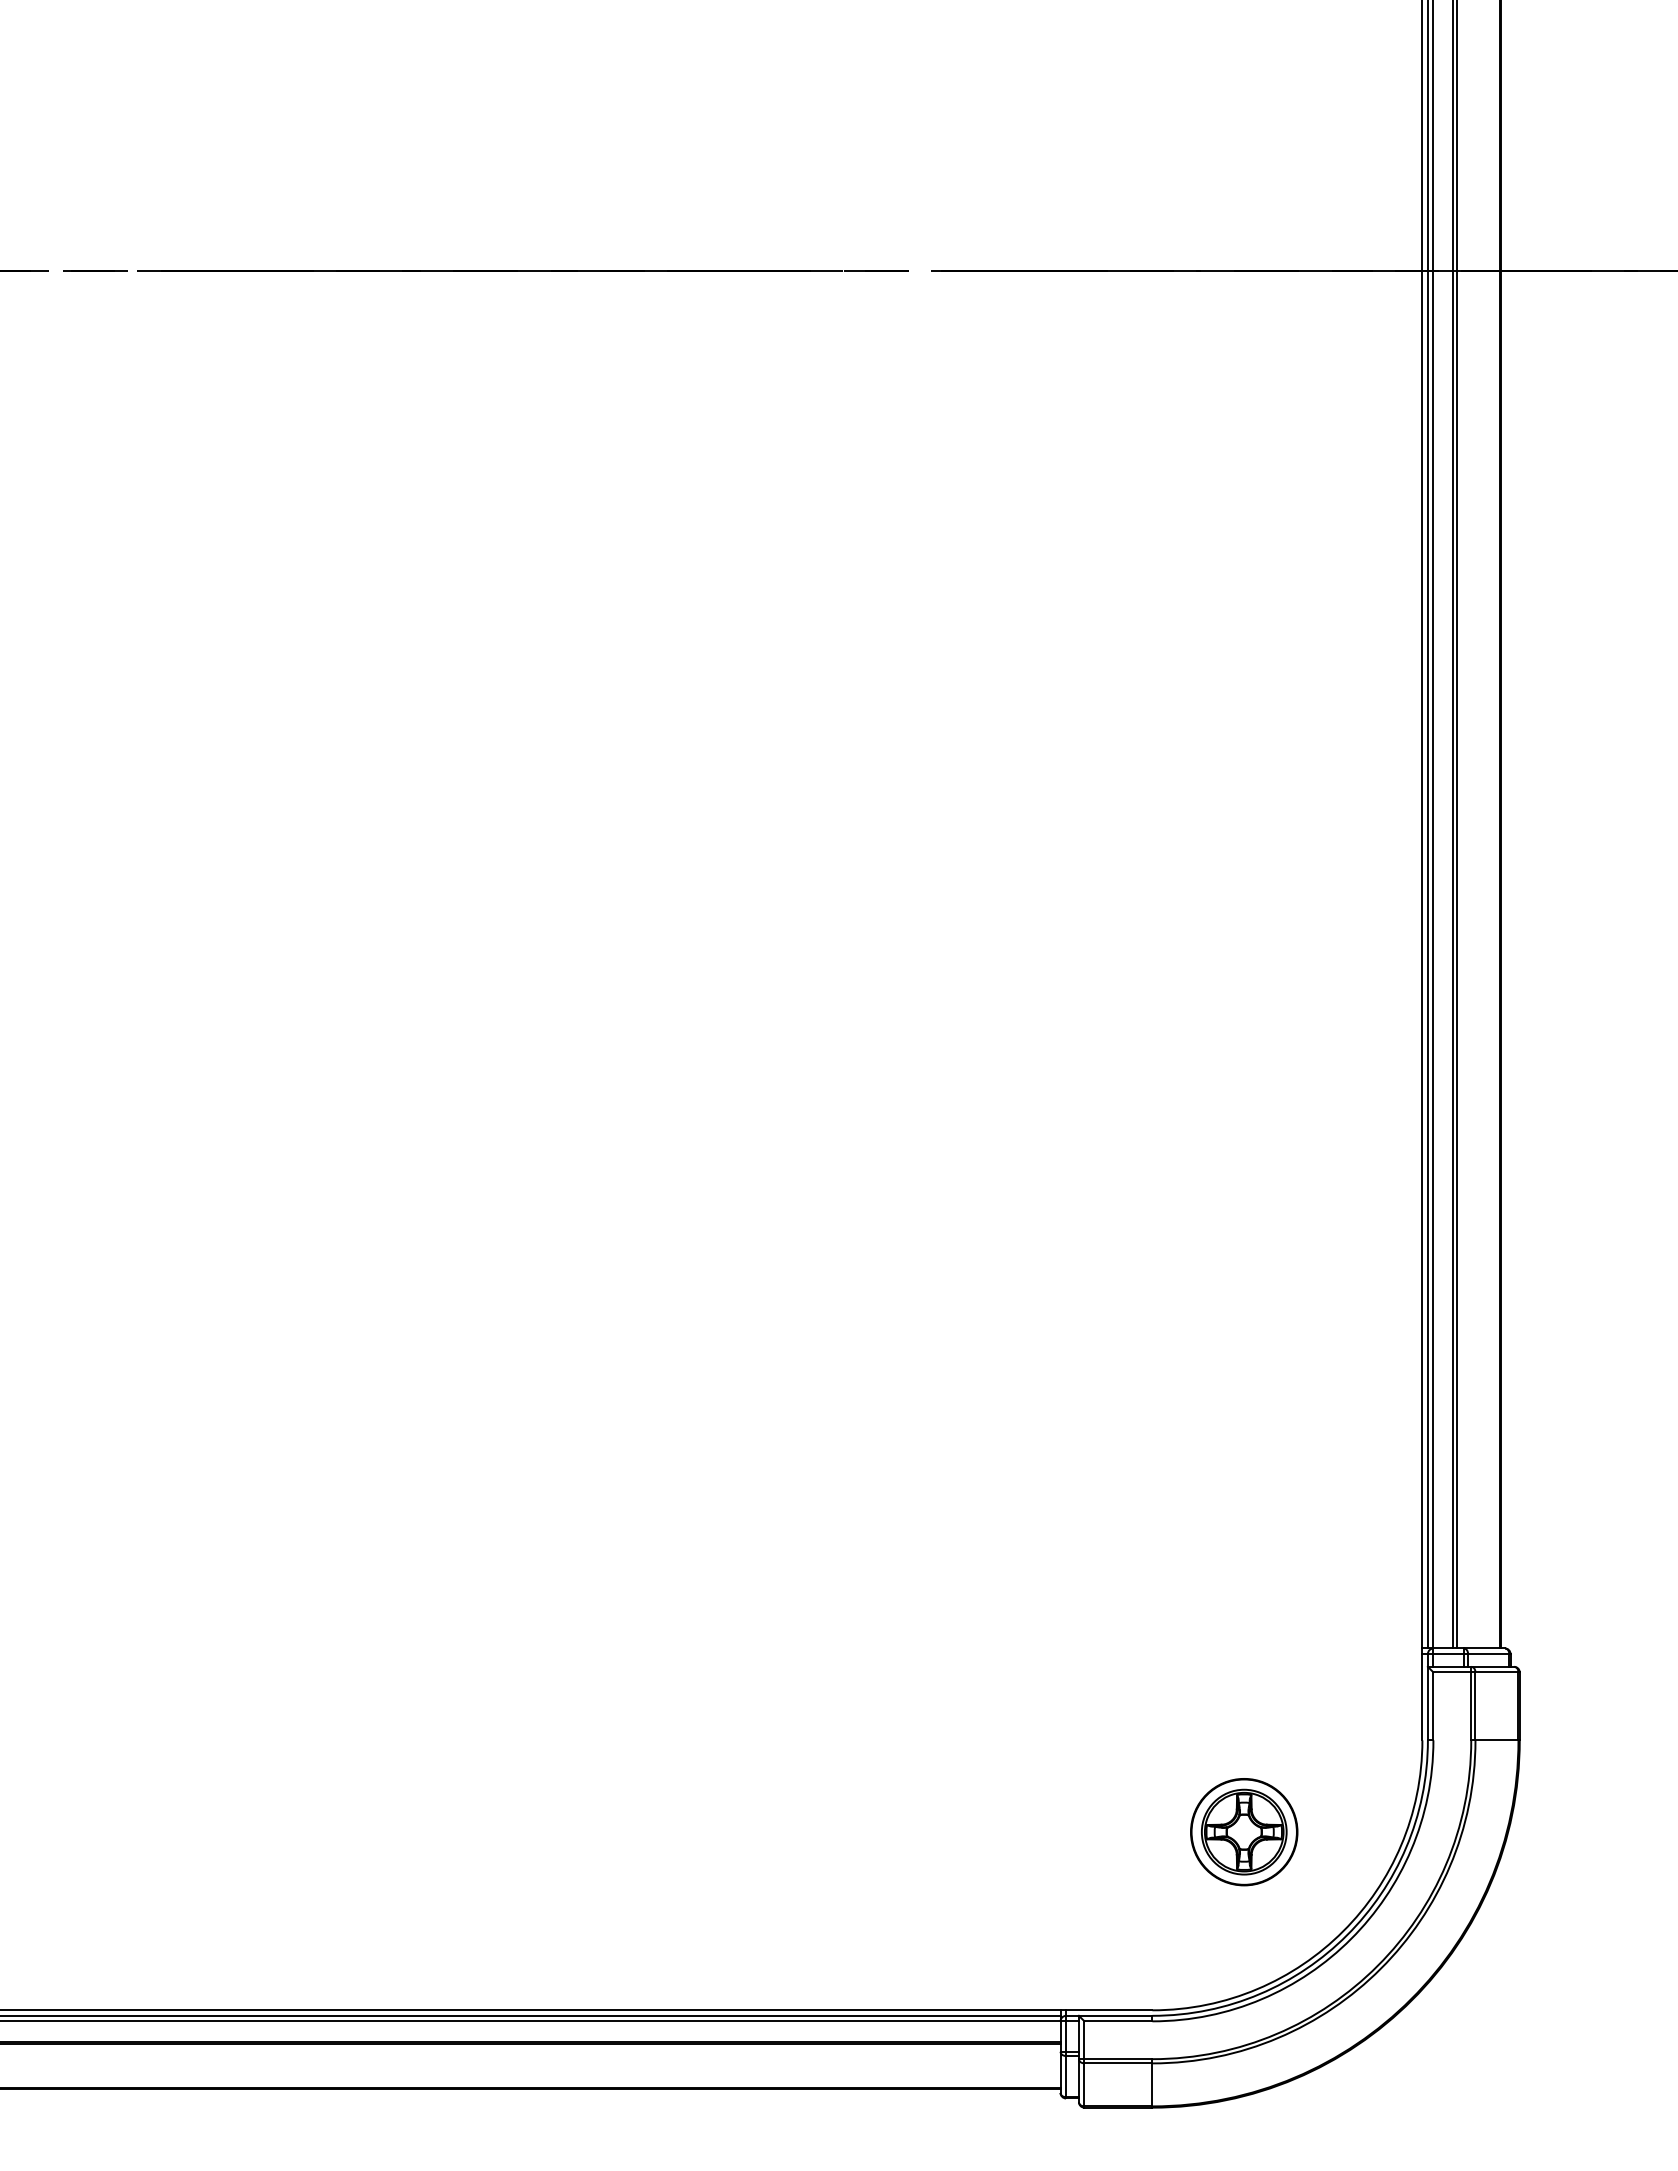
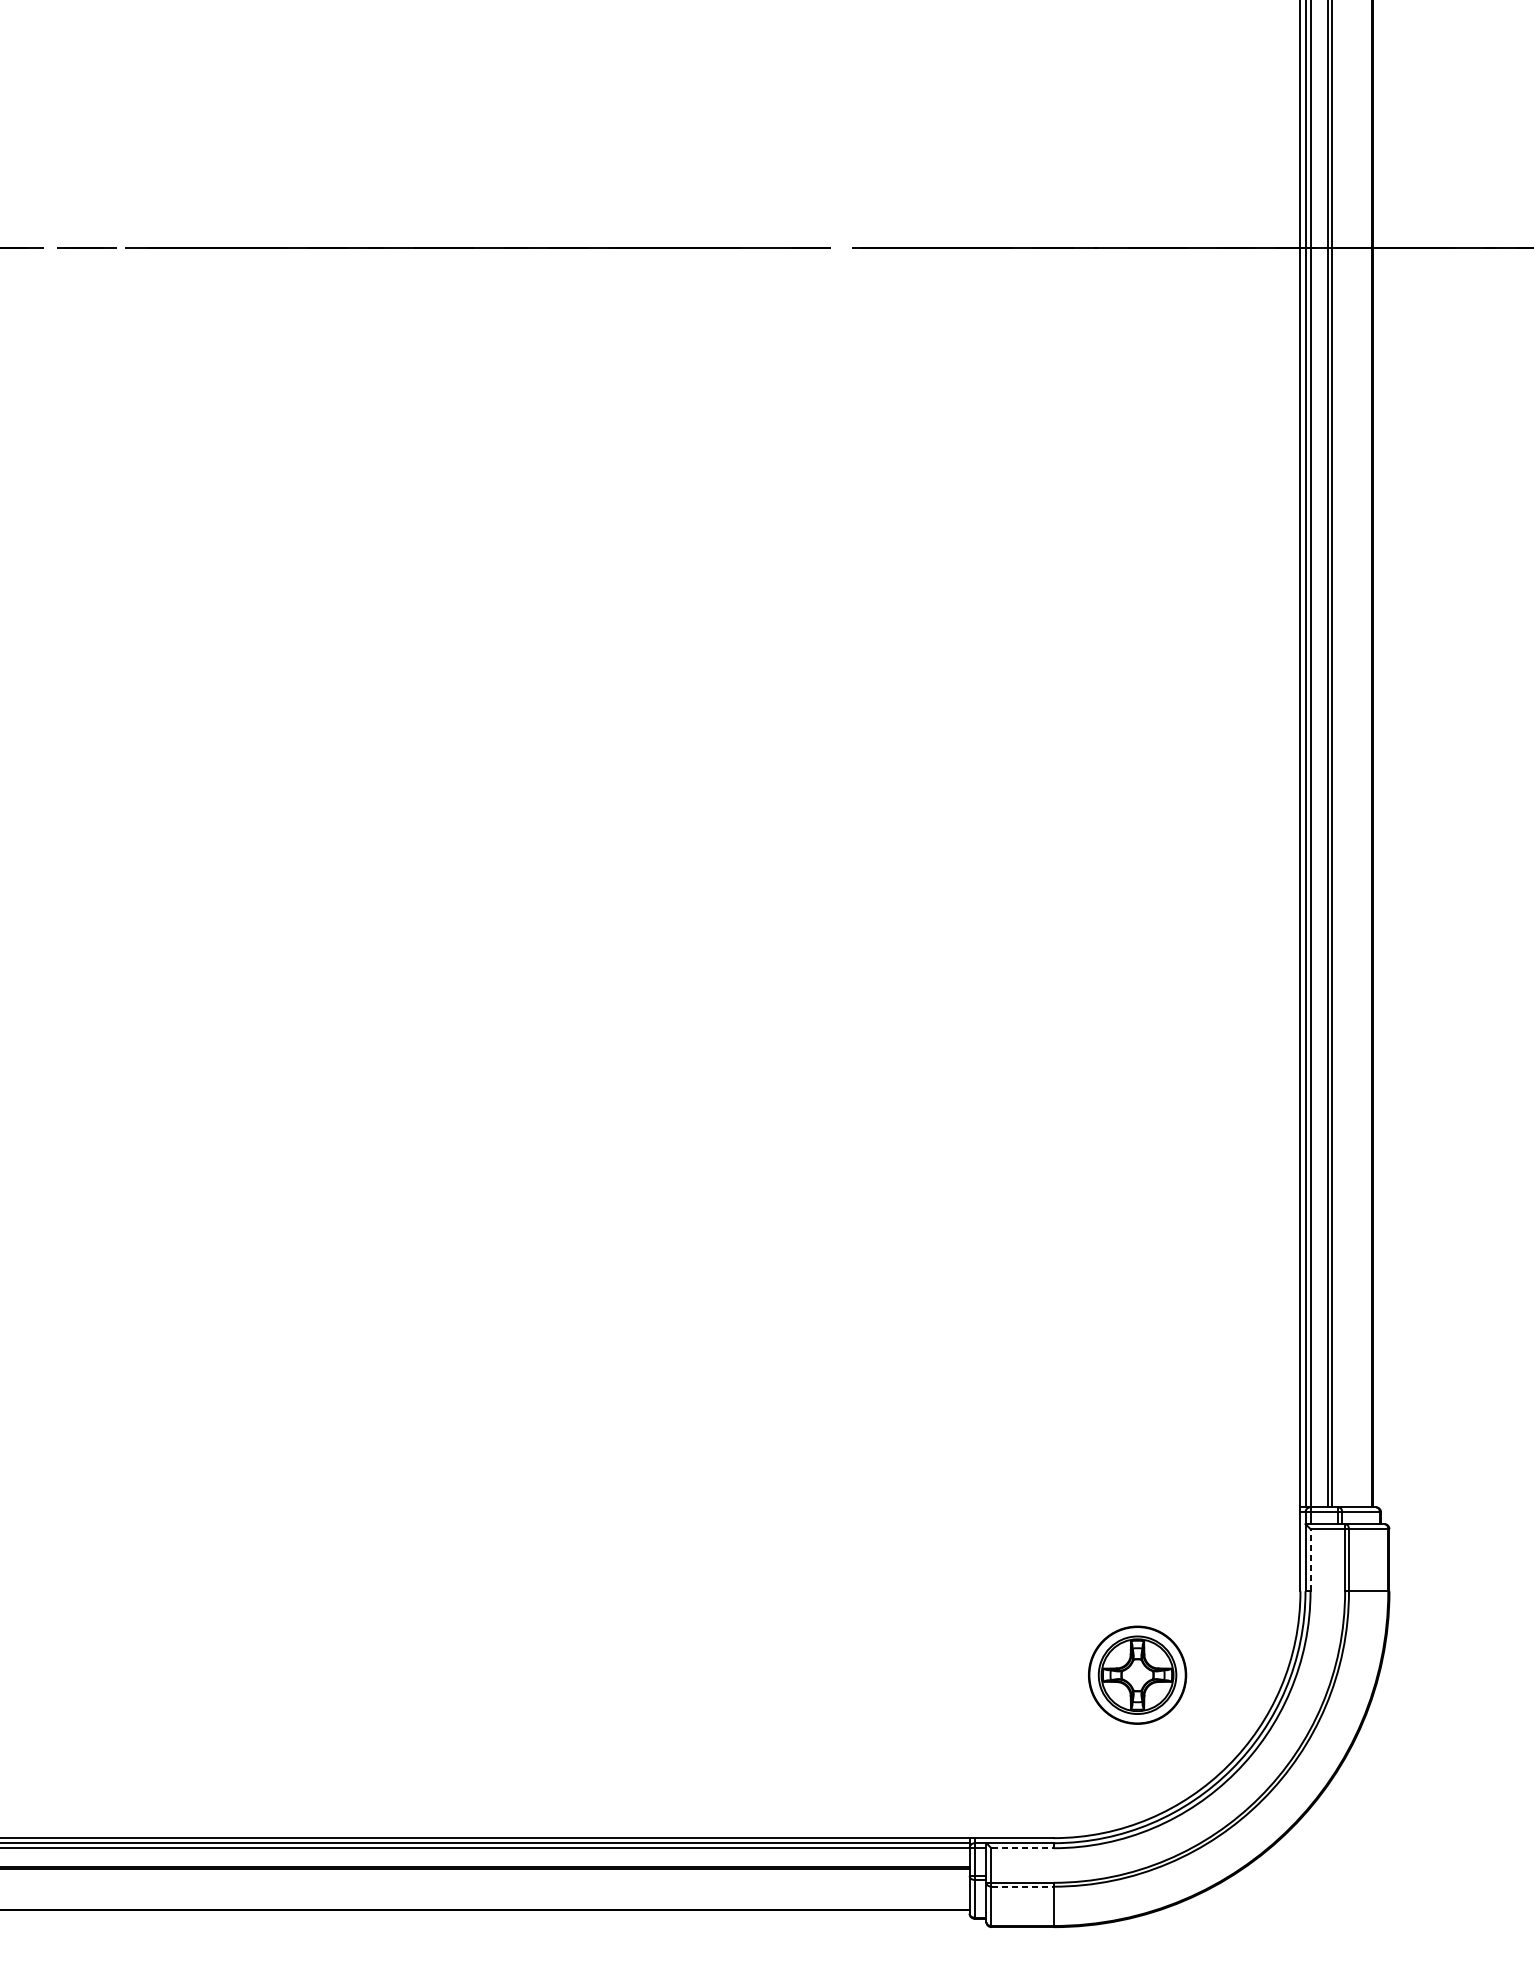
line: (1433, 1706) -> (1310, 1560), solid -> dashed
line: (1118, 2021) -> (1022, 1848), solid -> dashed
line: (1118, 2063) -> (1022, 1886), solid -> dashed

